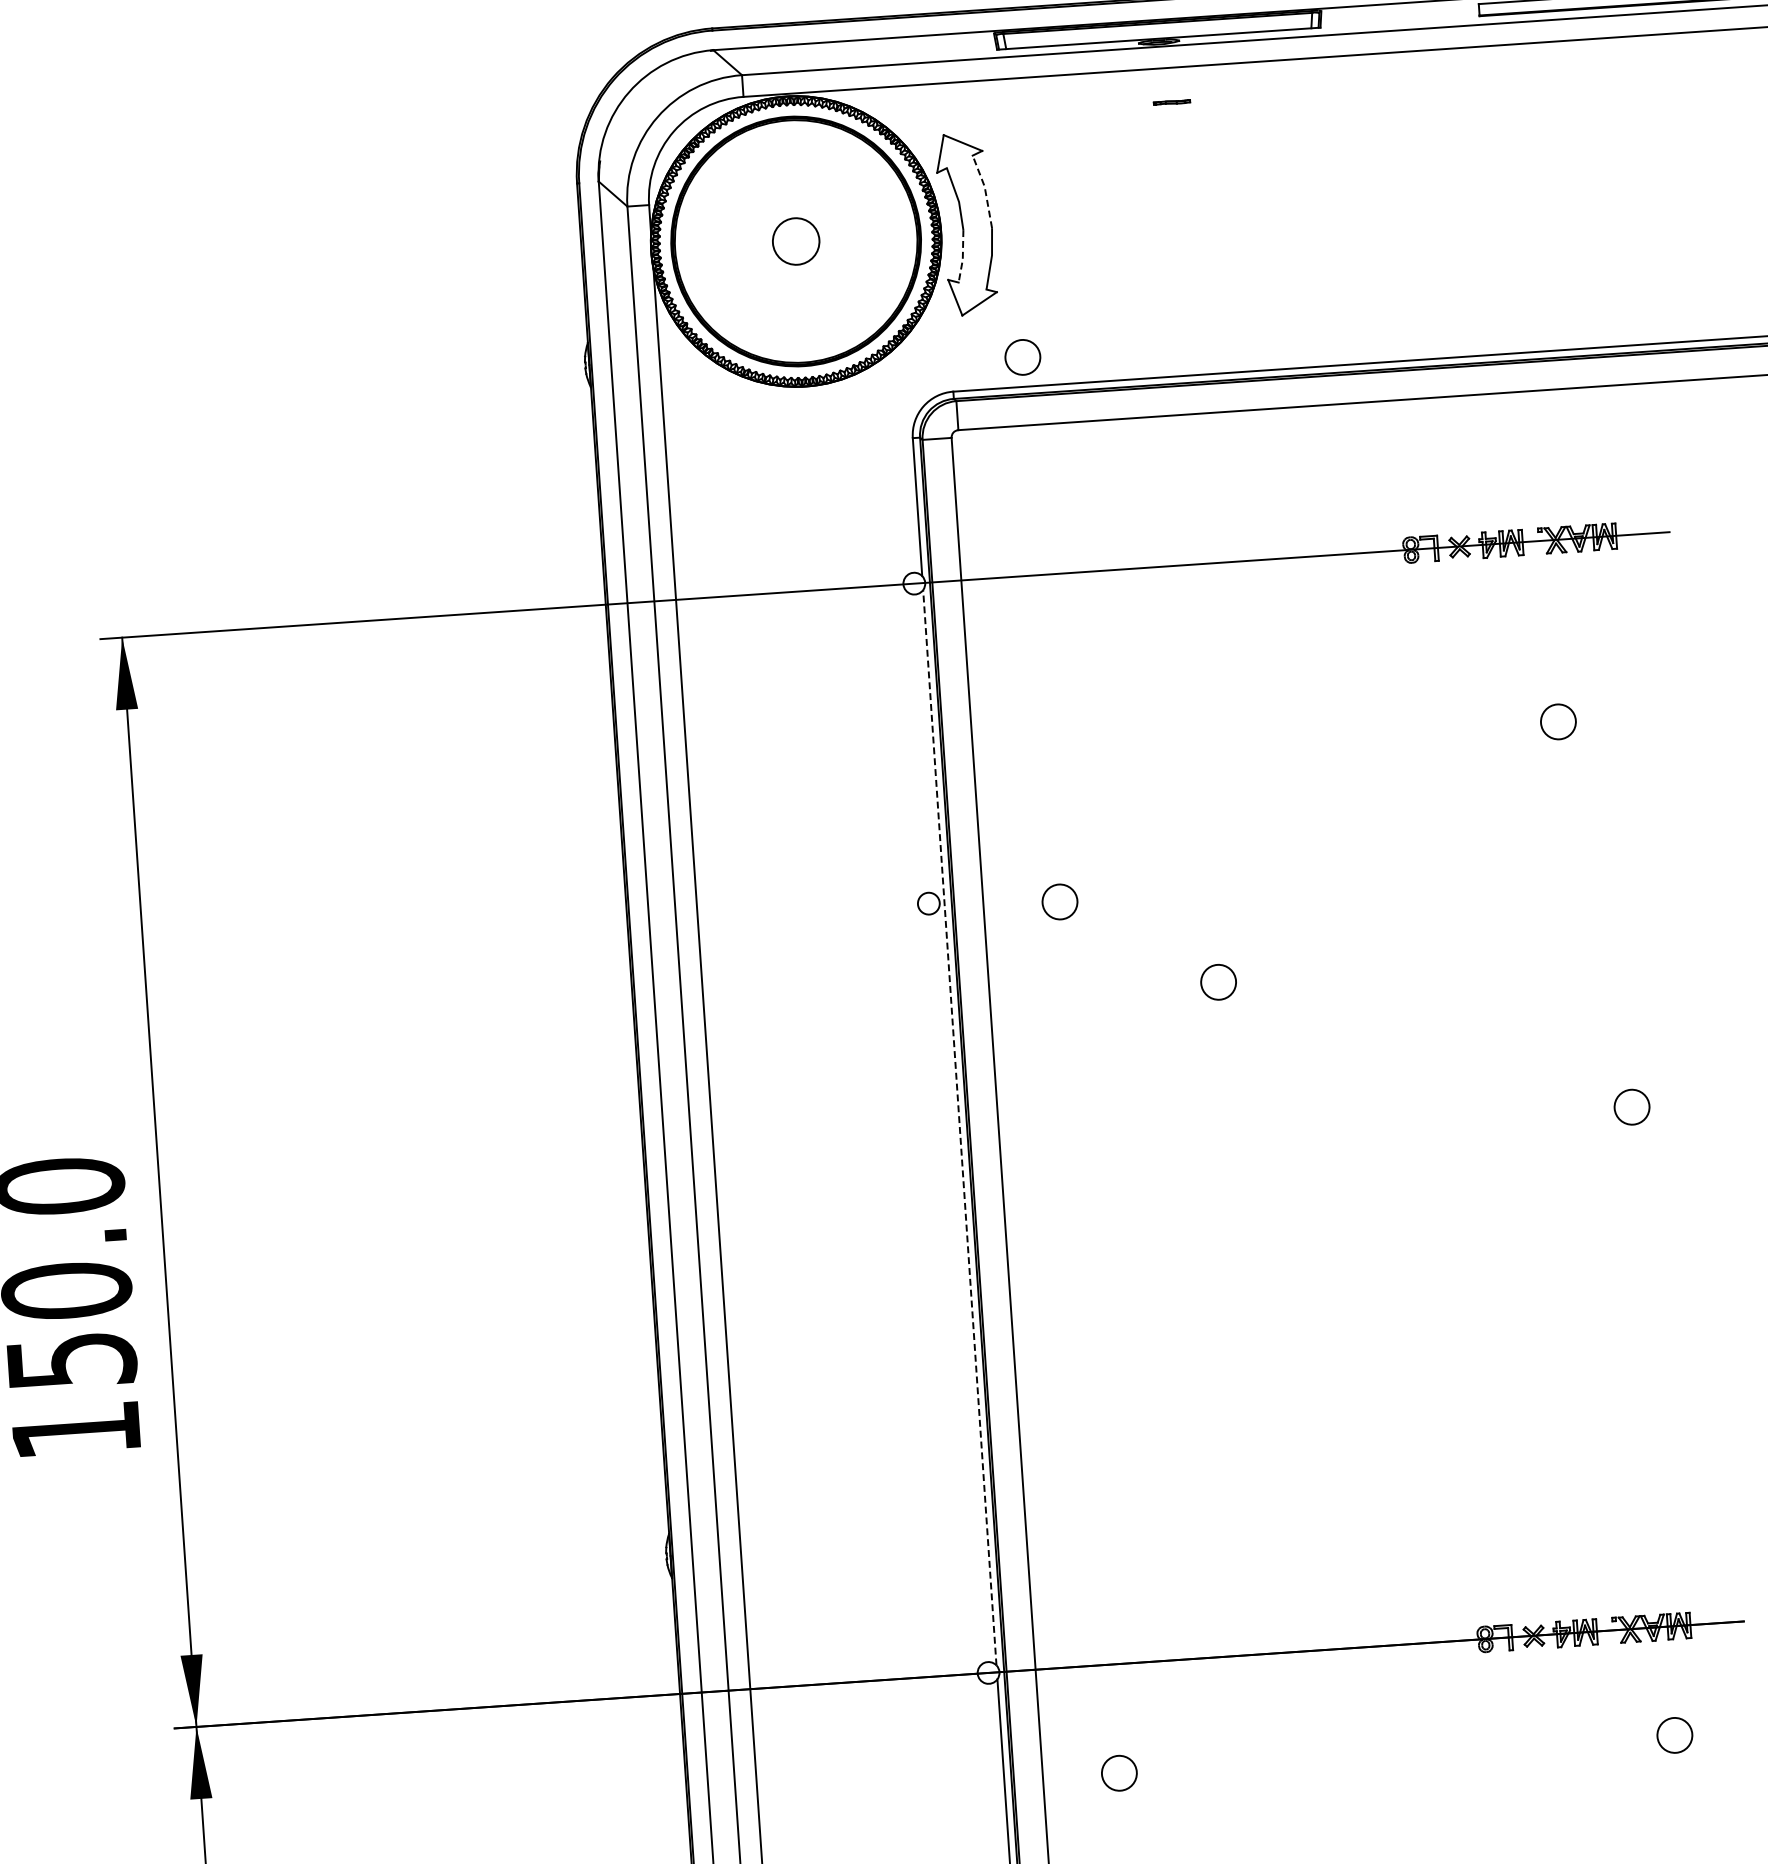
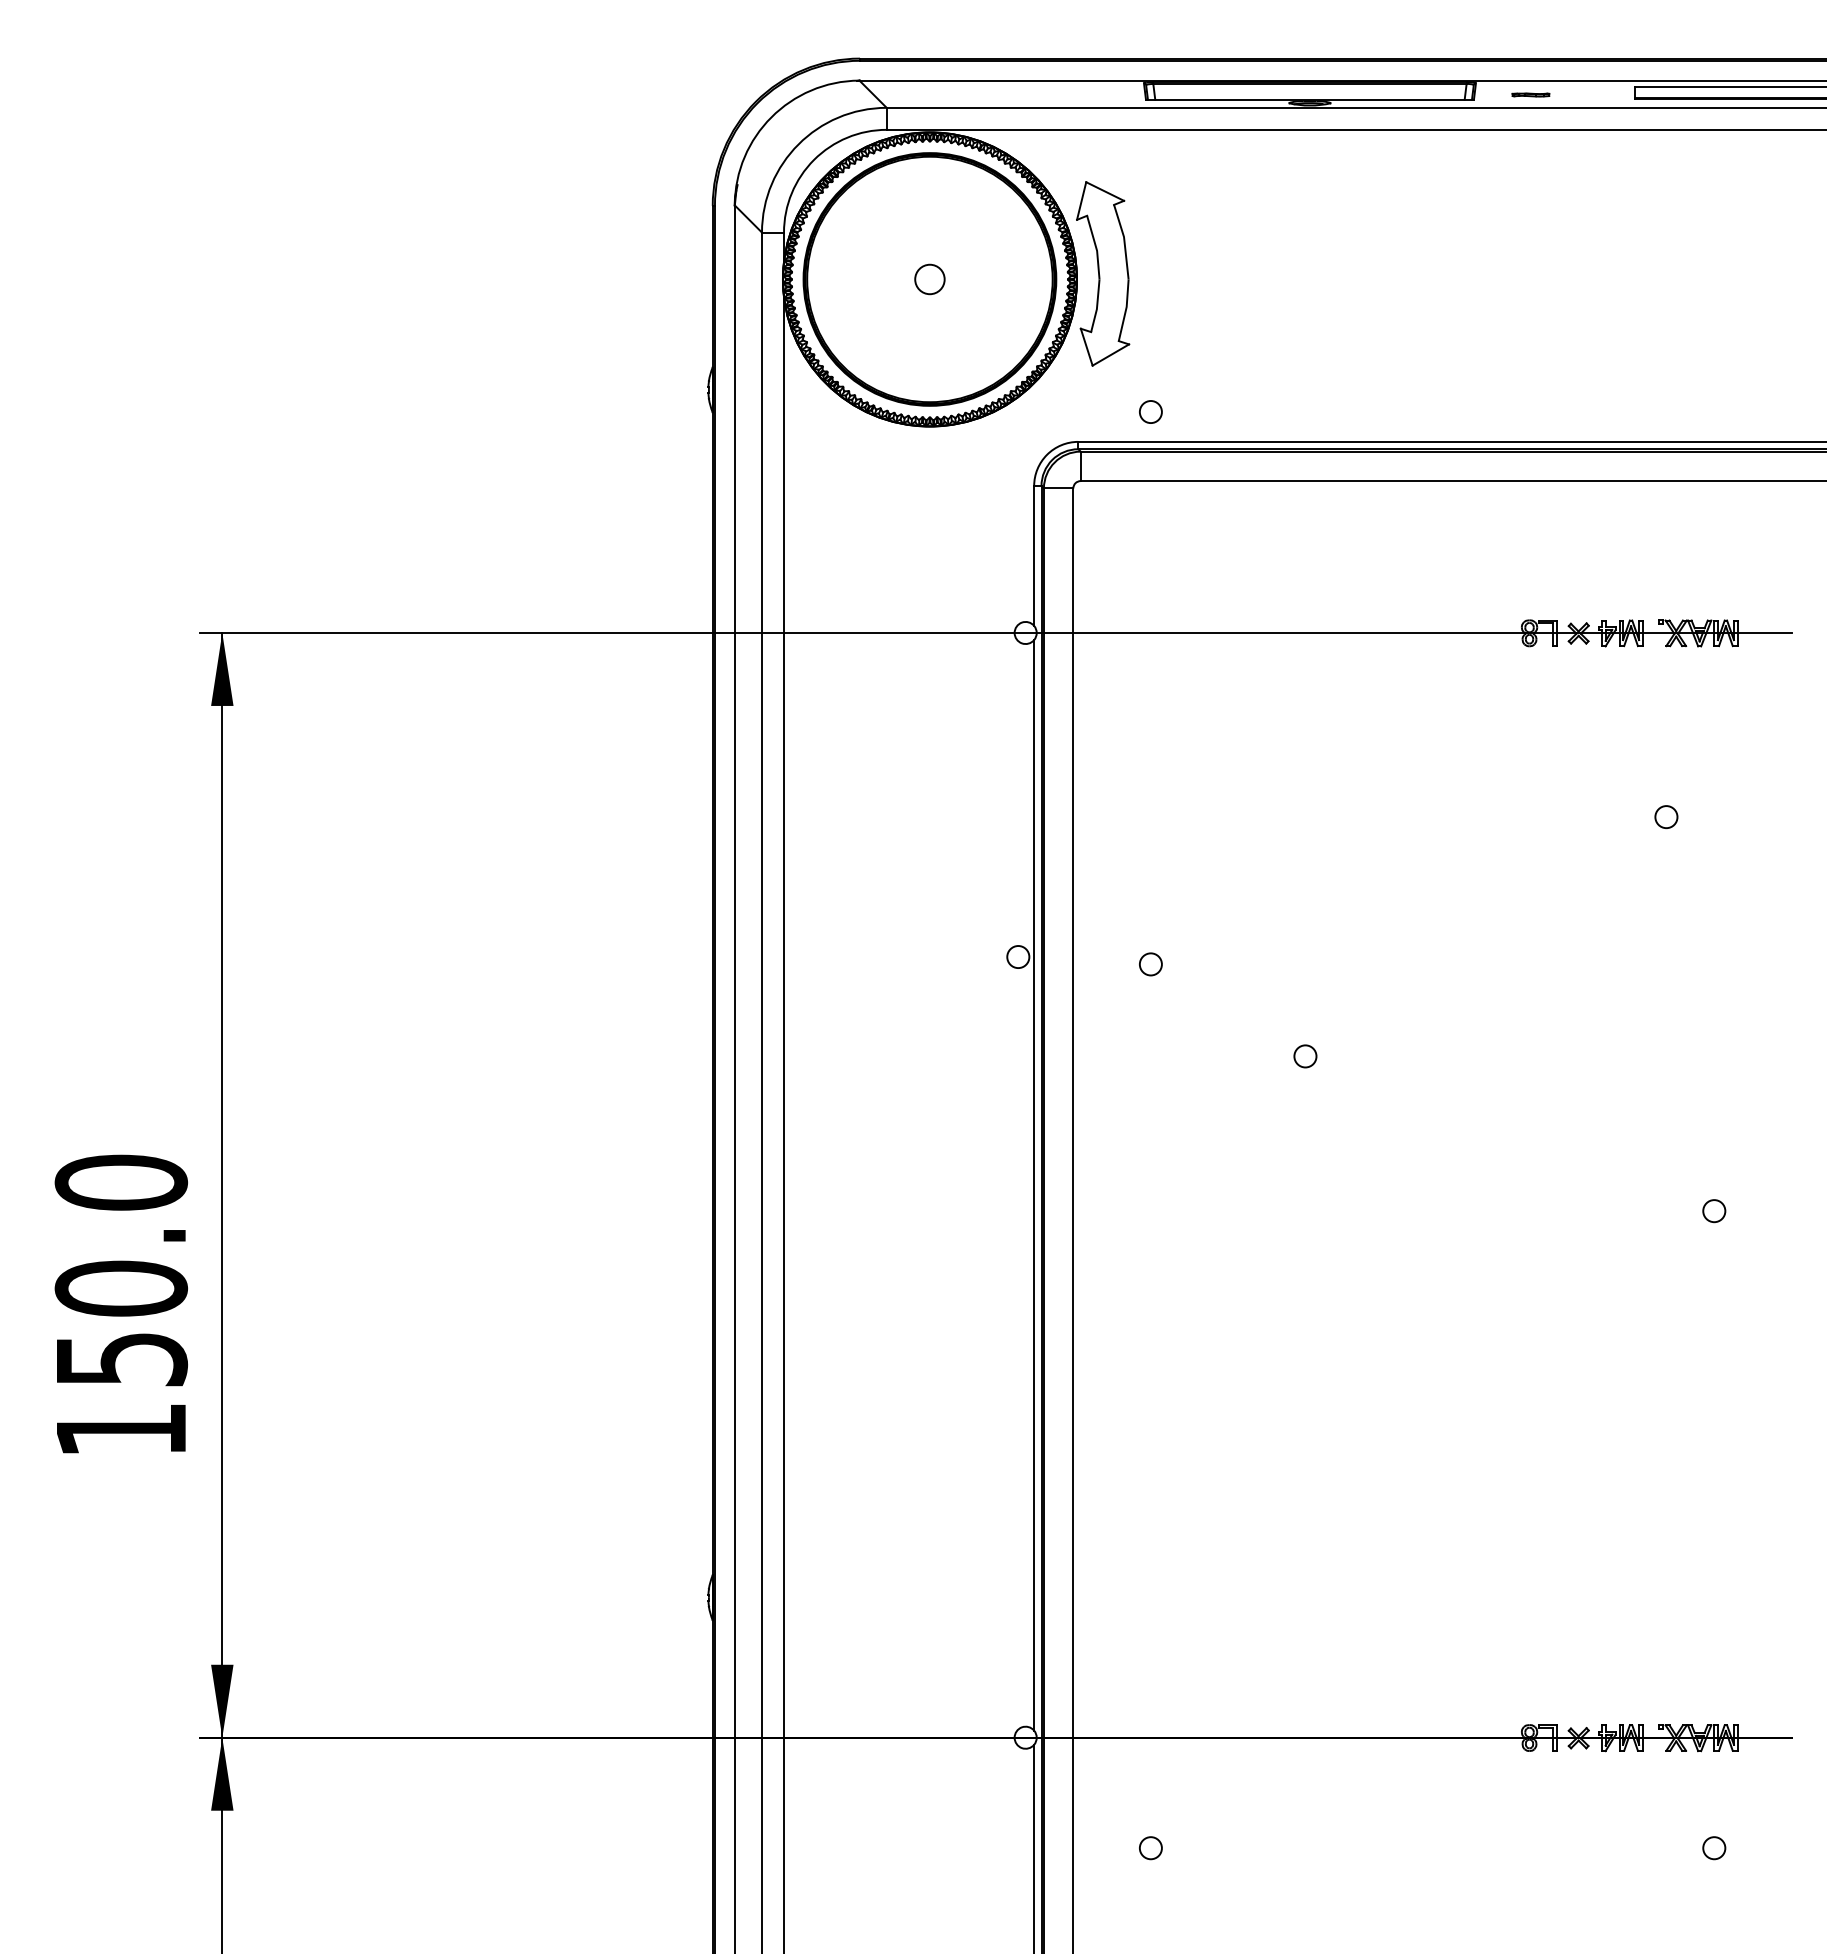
part: (1171, 102) -> (1530, 94), moved
line: (985, 190) -> (1124, 240), dashed -> solid
circle: (795, 241) -> (929, 279), size x0.62
line: (963, 257) -> (1097, 307), dashed -> solid
circle: (1022, 356) -> (1150, 411), size x0.62
circle: (1558, 722) -> (1666, 817), size x0.62
circle: (1059, 902) -> (1150, 964), size x0.62
circle: (1218, 982) -> (1305, 1056), size x0.62
circle: (1632, 1107) -> (1714, 1211), size x0.62
line: (960, 1126) -> (1034, 1184), dashed -> solid
circle: (1675, 1735) -> (1714, 1848), size x0.62
circle: (1119, 1773) -> (1150, 1848), size x0.62

